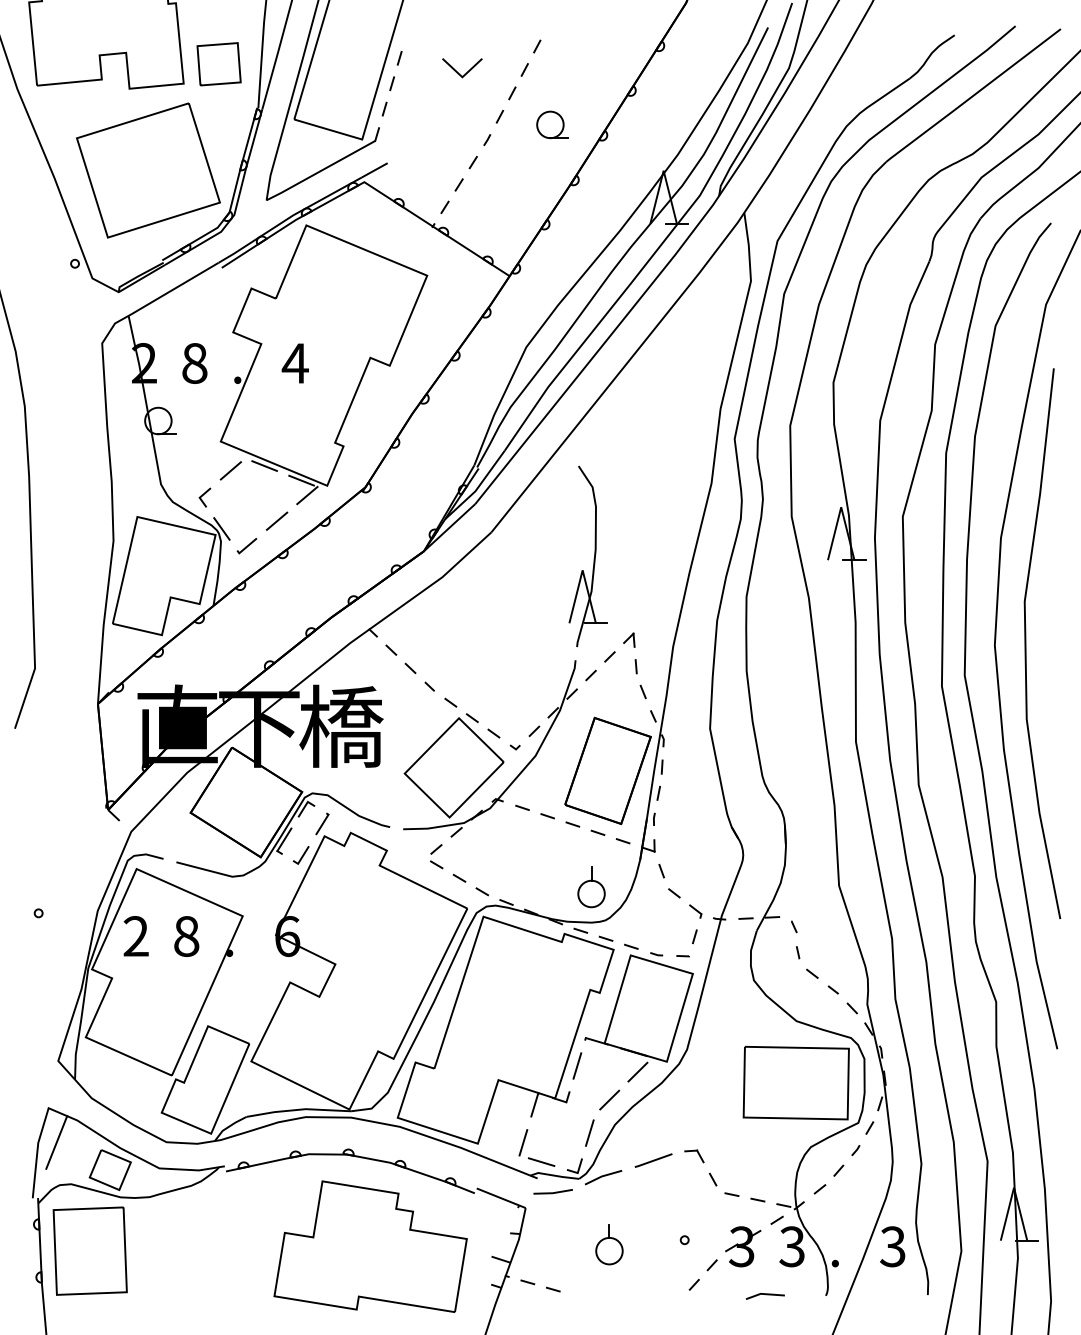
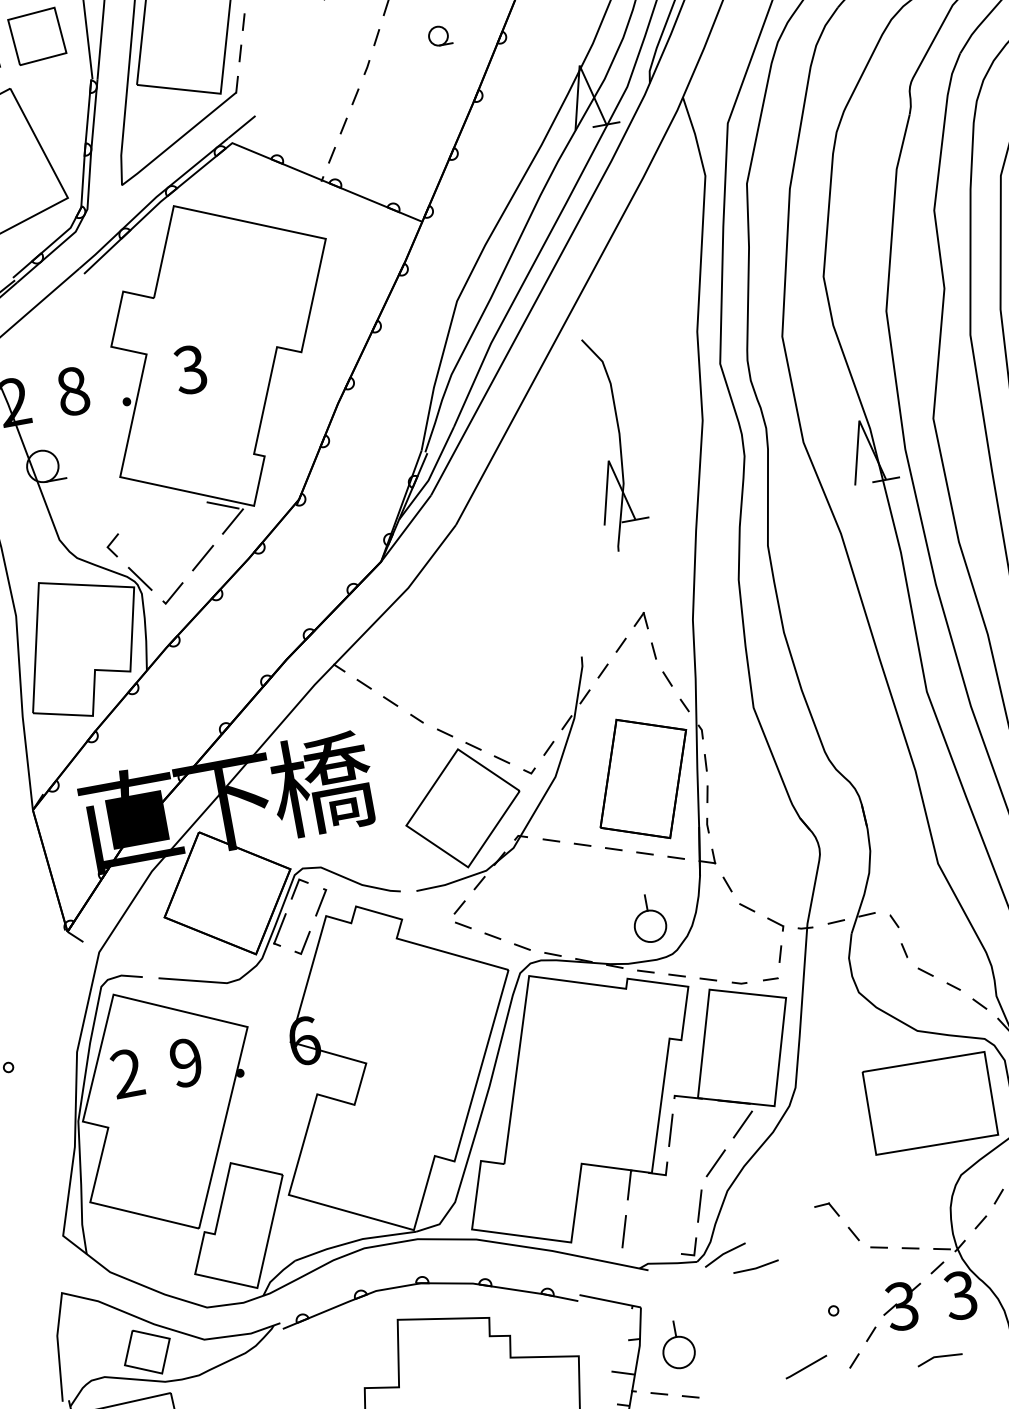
part: (552, 124) -> (439, 35), size x0.6
text: (294, 363) -> (189, 370), 4 -> 3
line: (264, 465) -> (176, 495), removed
line: (230, 470) -> (137, 508), removed
part: (593, 558) -> (618, 444), moved
text: (186, 936) -> (186, 1062), 8 -> 9
line: (56, 1142) -> (78, 1331), removed
line: (653, 1160) -> (806, 1367), moved
line: (541, 1161) -> (649, 1249), removed
line: (552, 1192) -> (755, 1267), moved
part: (609, 1244) -> (677, 1344), moved

